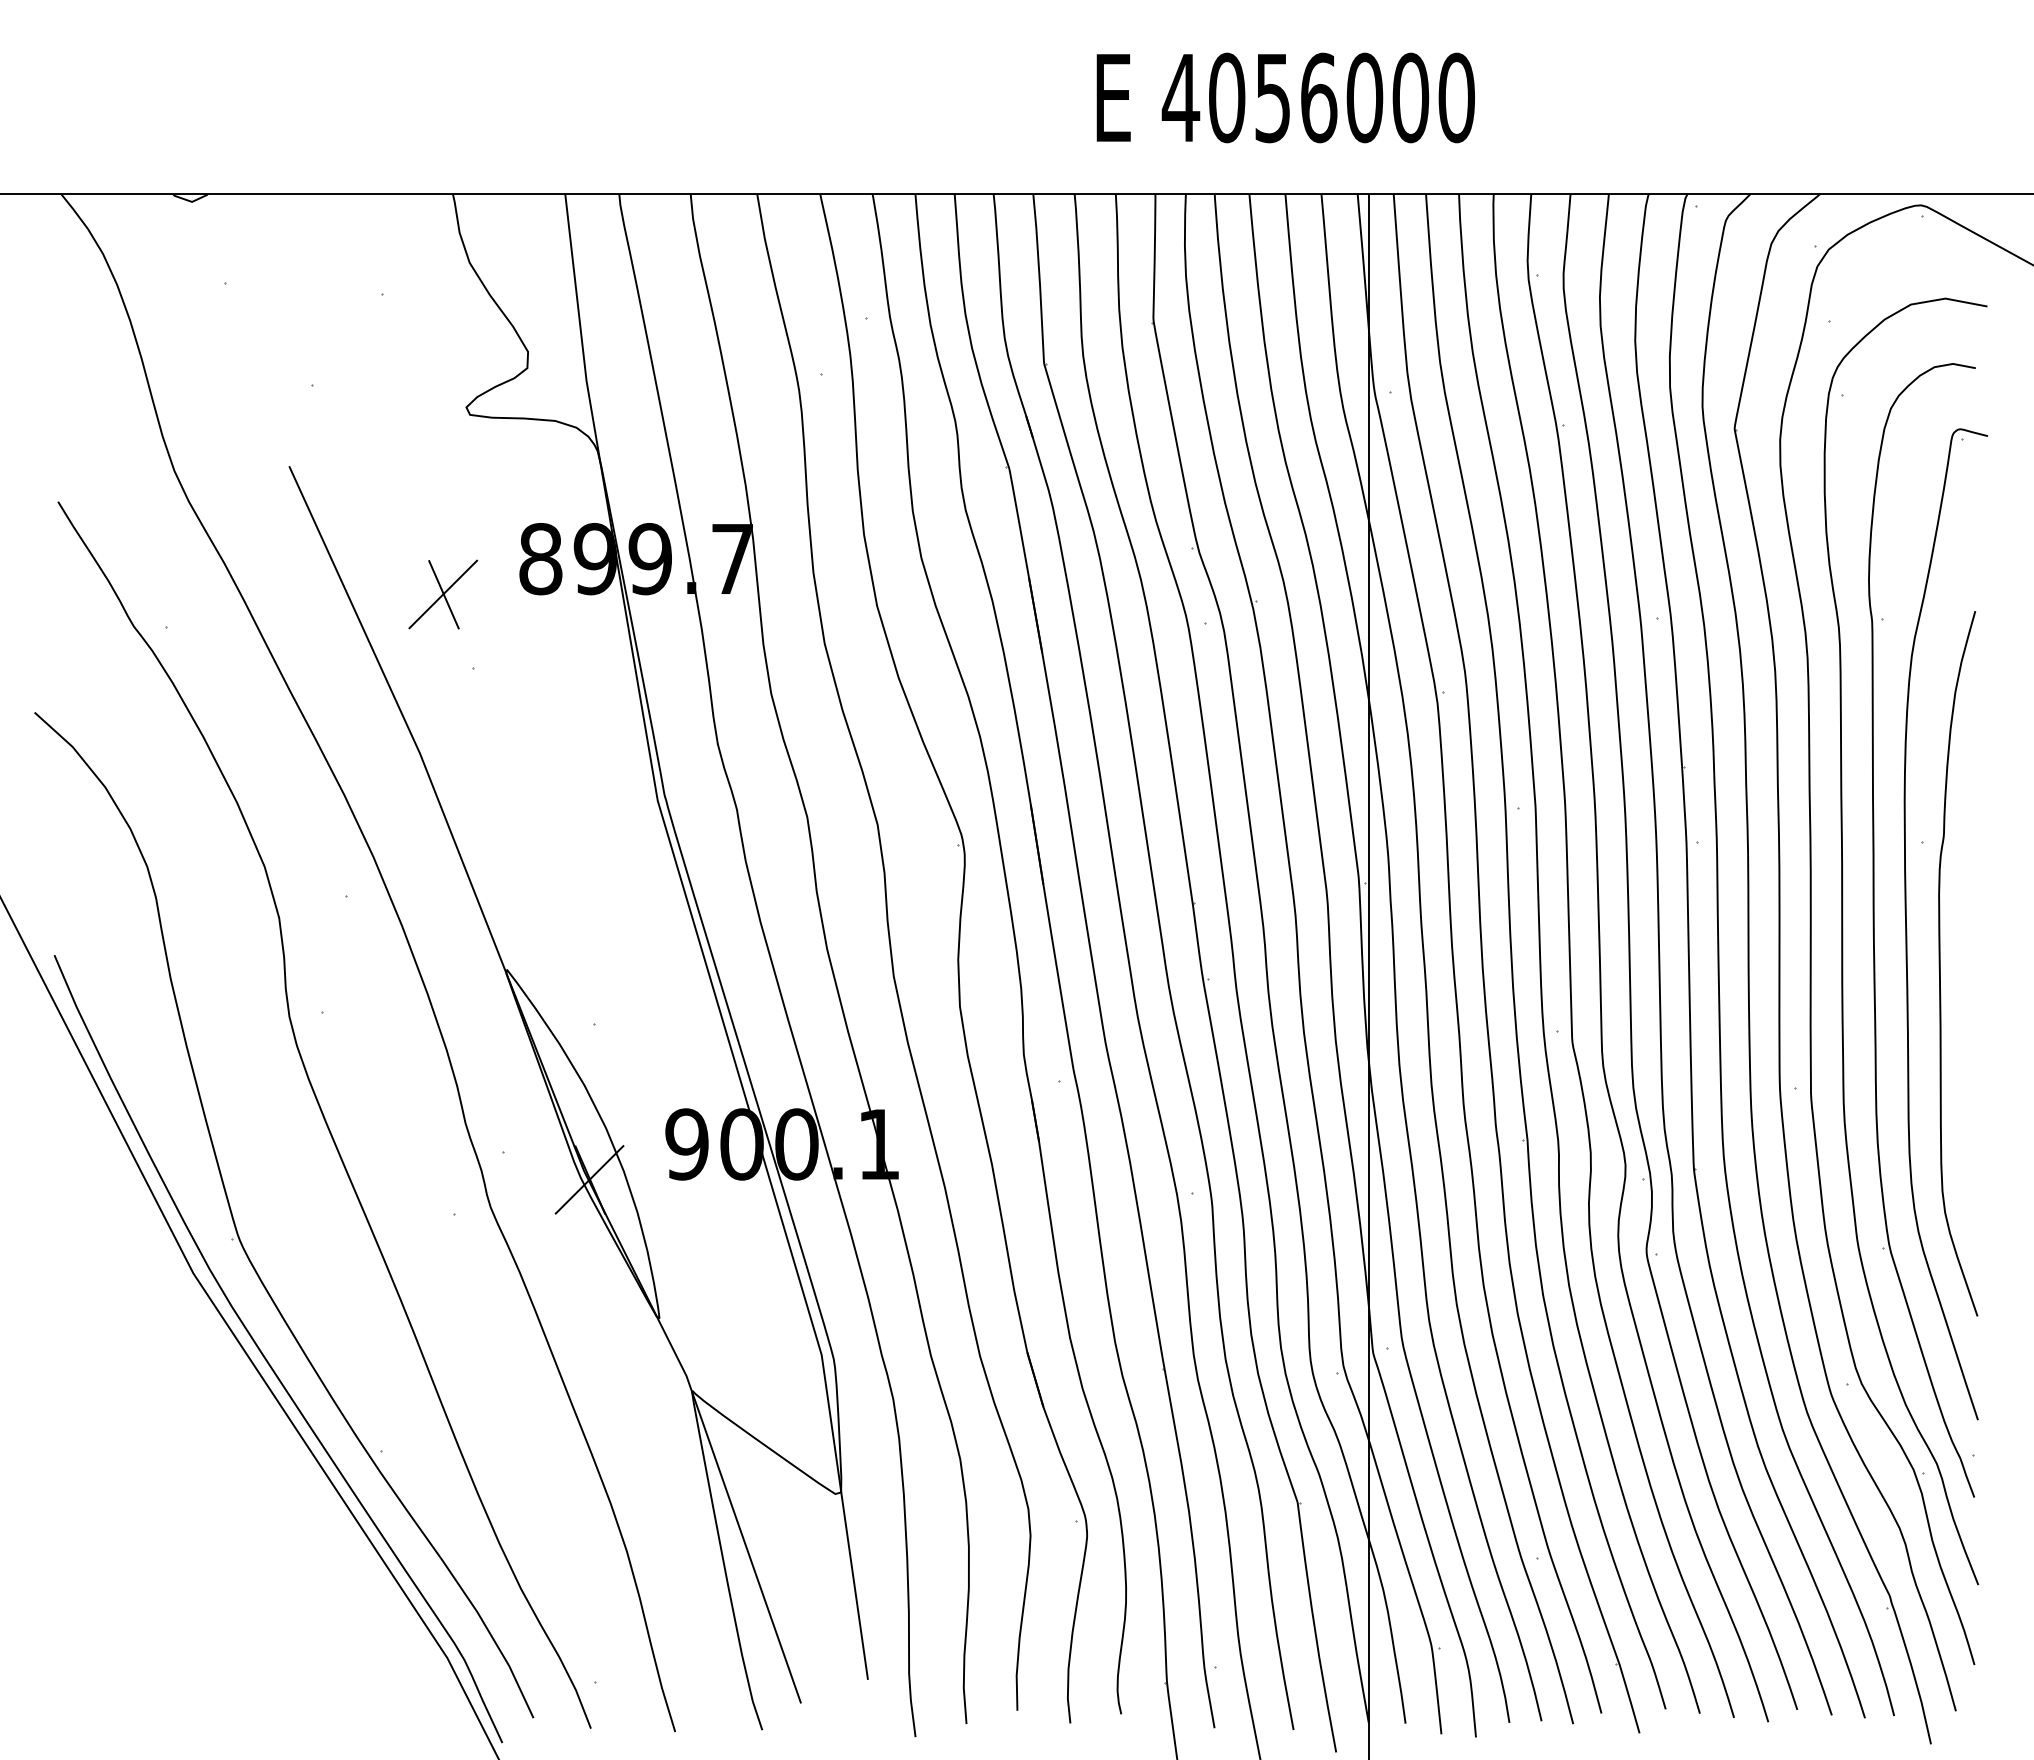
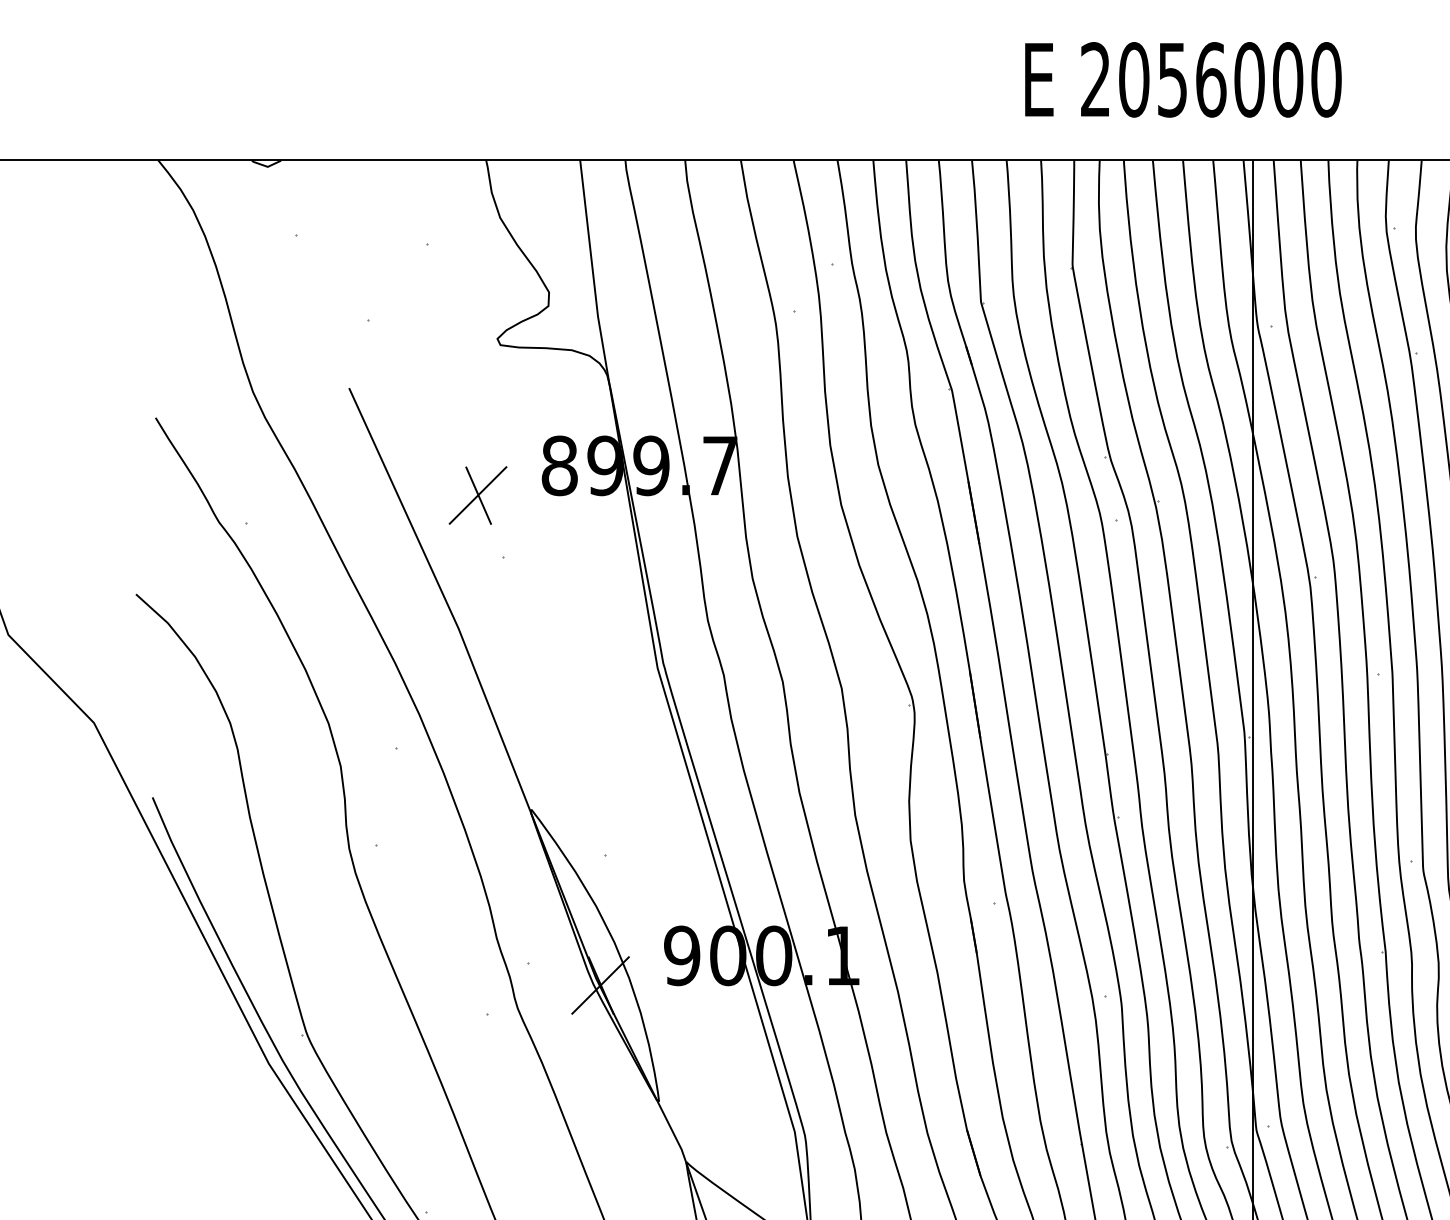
text: (1180, 96) -> (1095, 78), 4056000 -> 2056000

